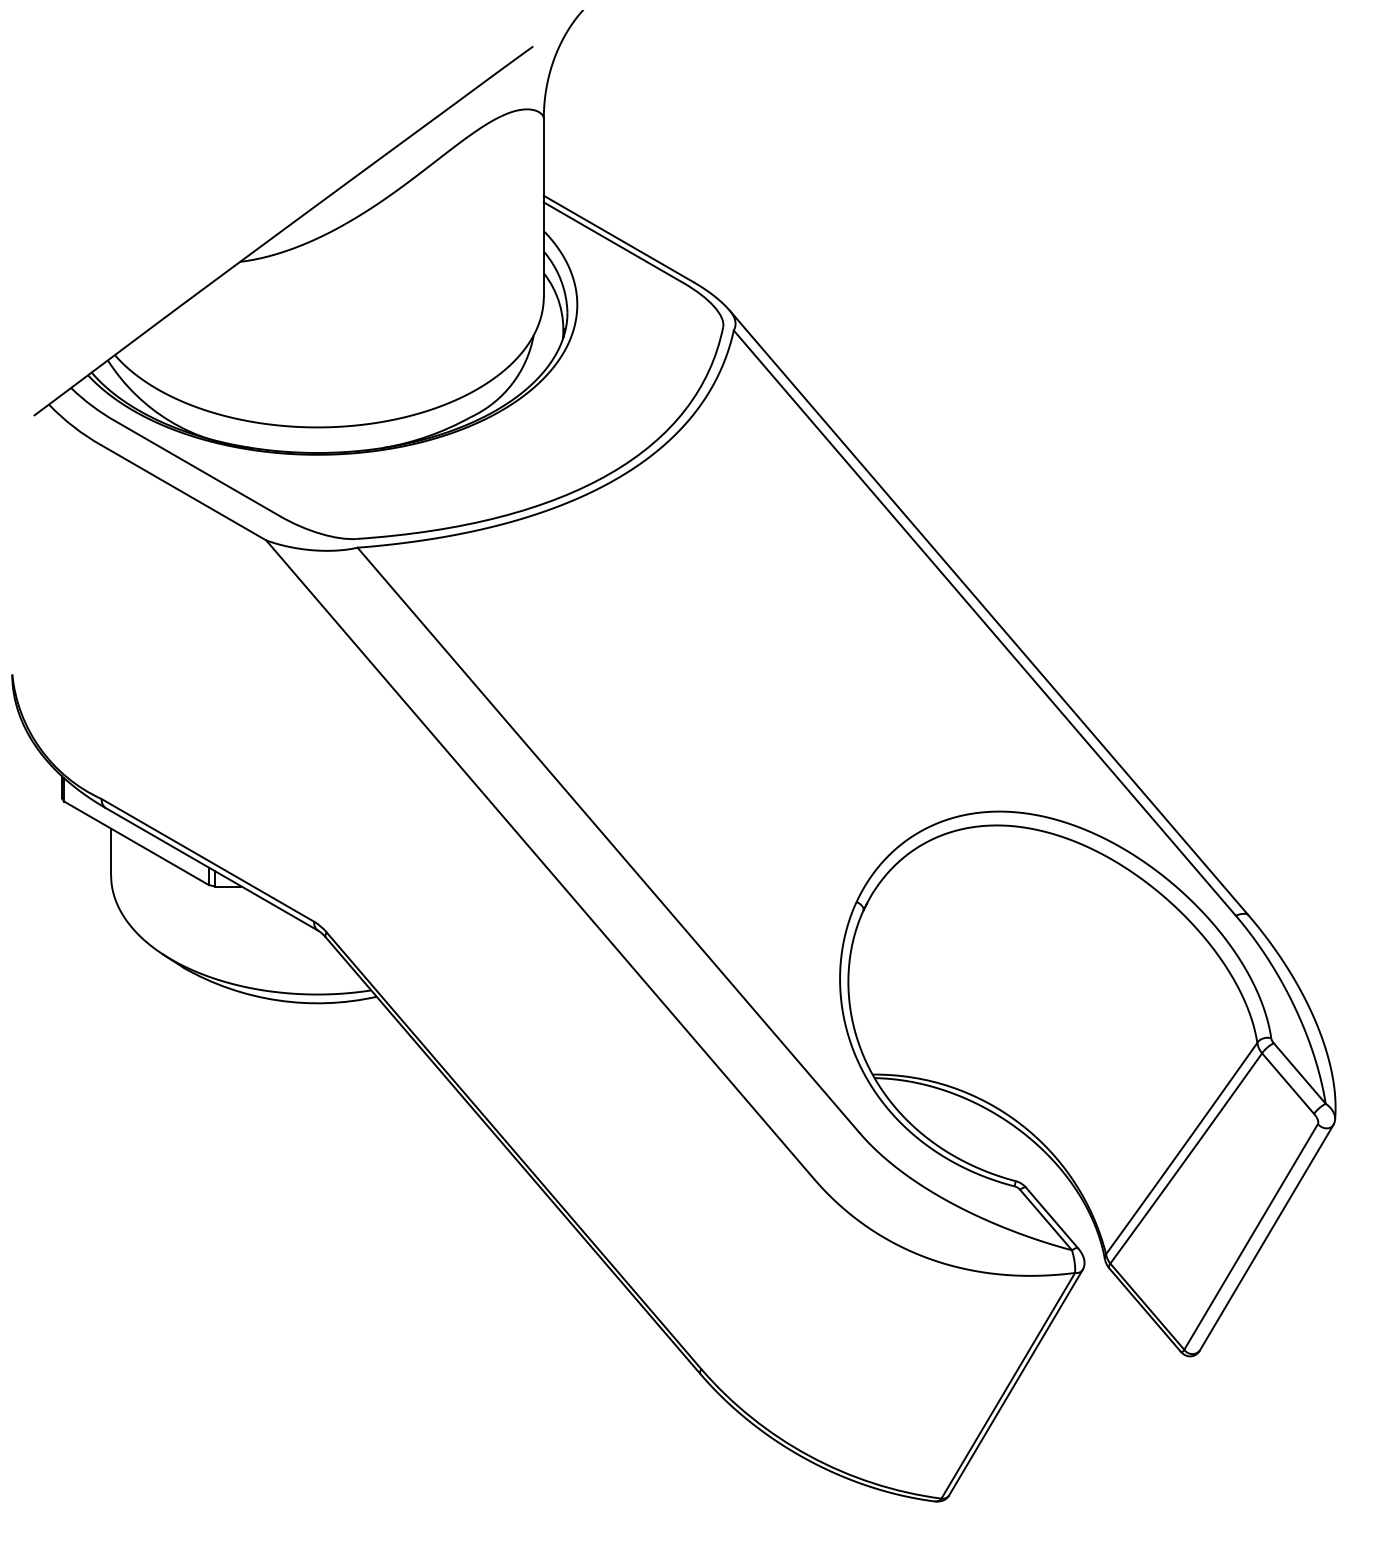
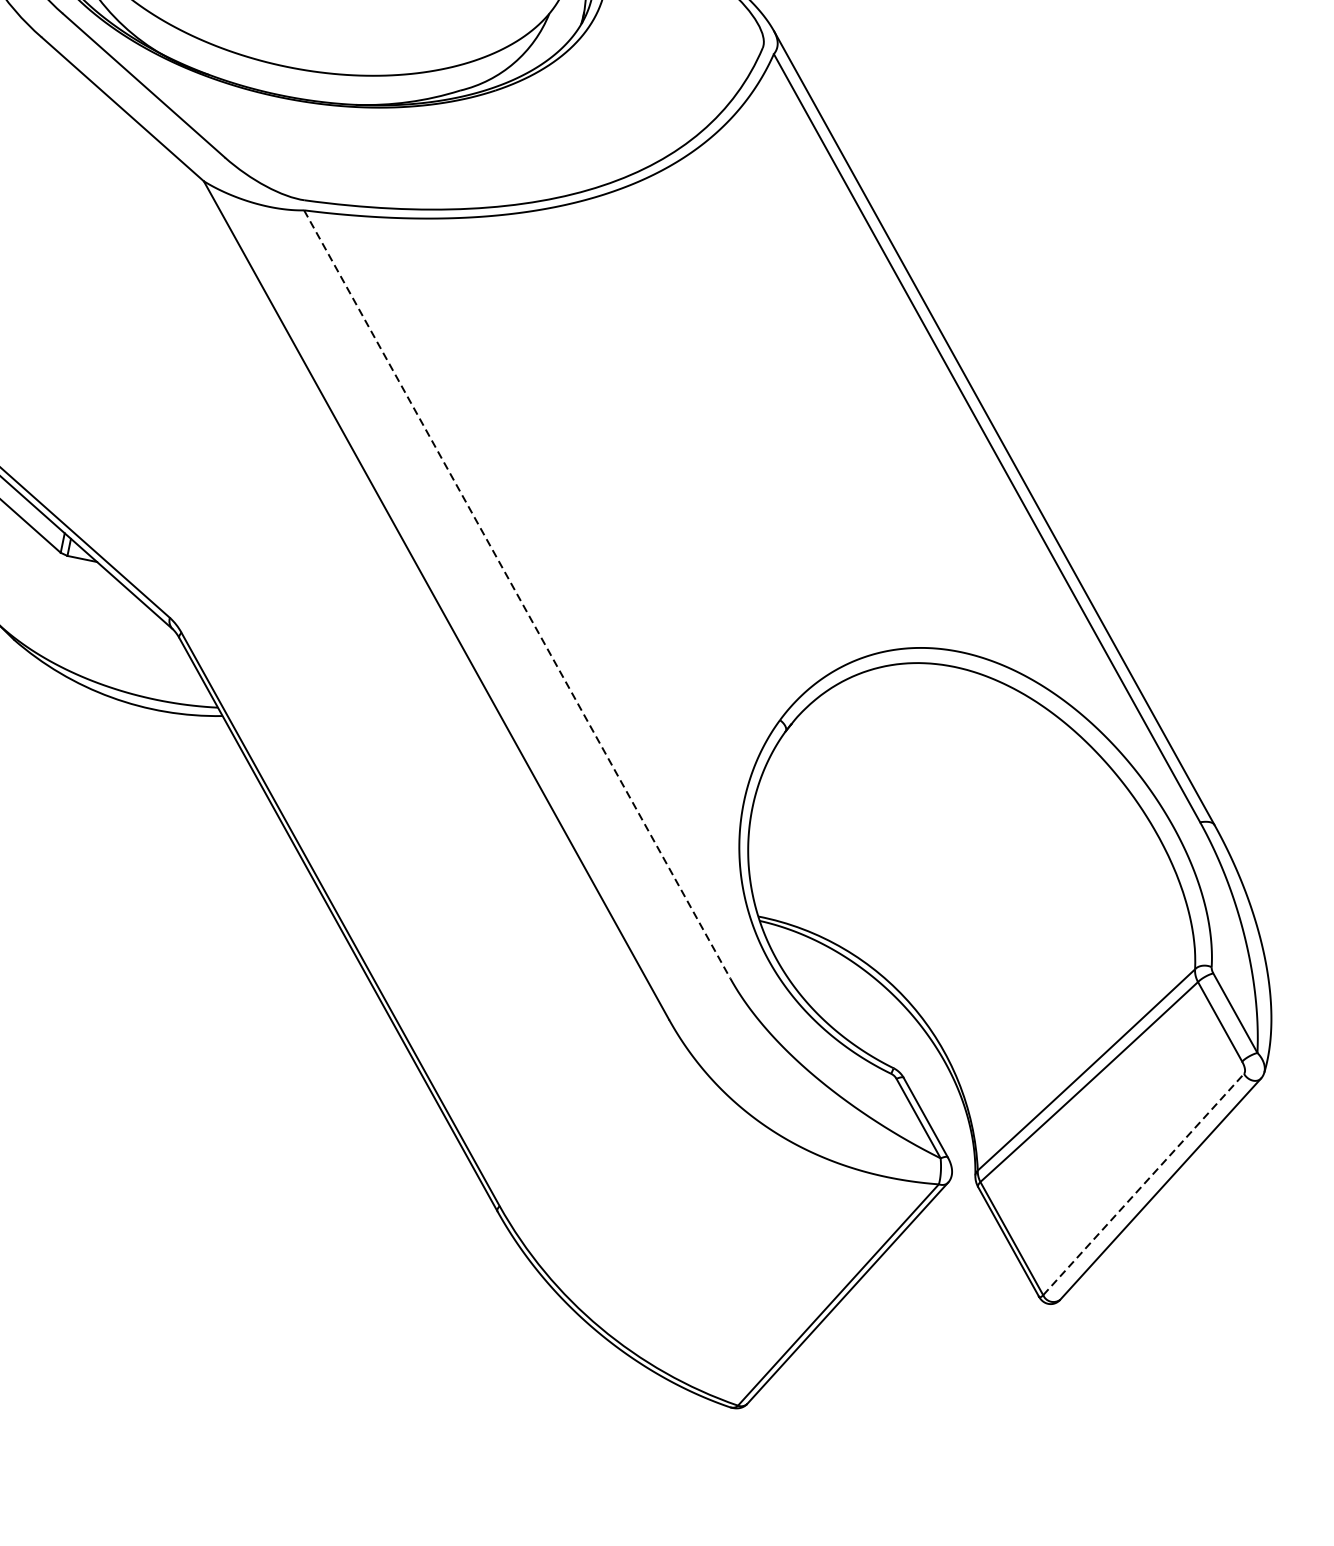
line: (608, 840) -> (517, 594), solid -> dashed
line: (1251, 1236) -> (1144, 1184), solid -> dashed

